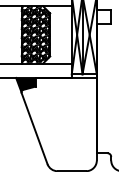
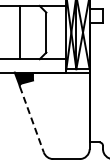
hatch: (35, 34) -> (32, 32), removed
line: (35, 129) -> (32, 120), solid -> dashed

